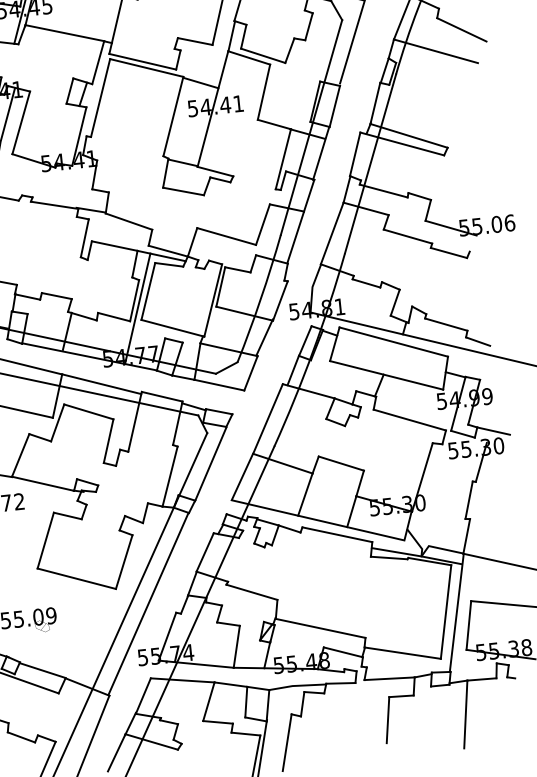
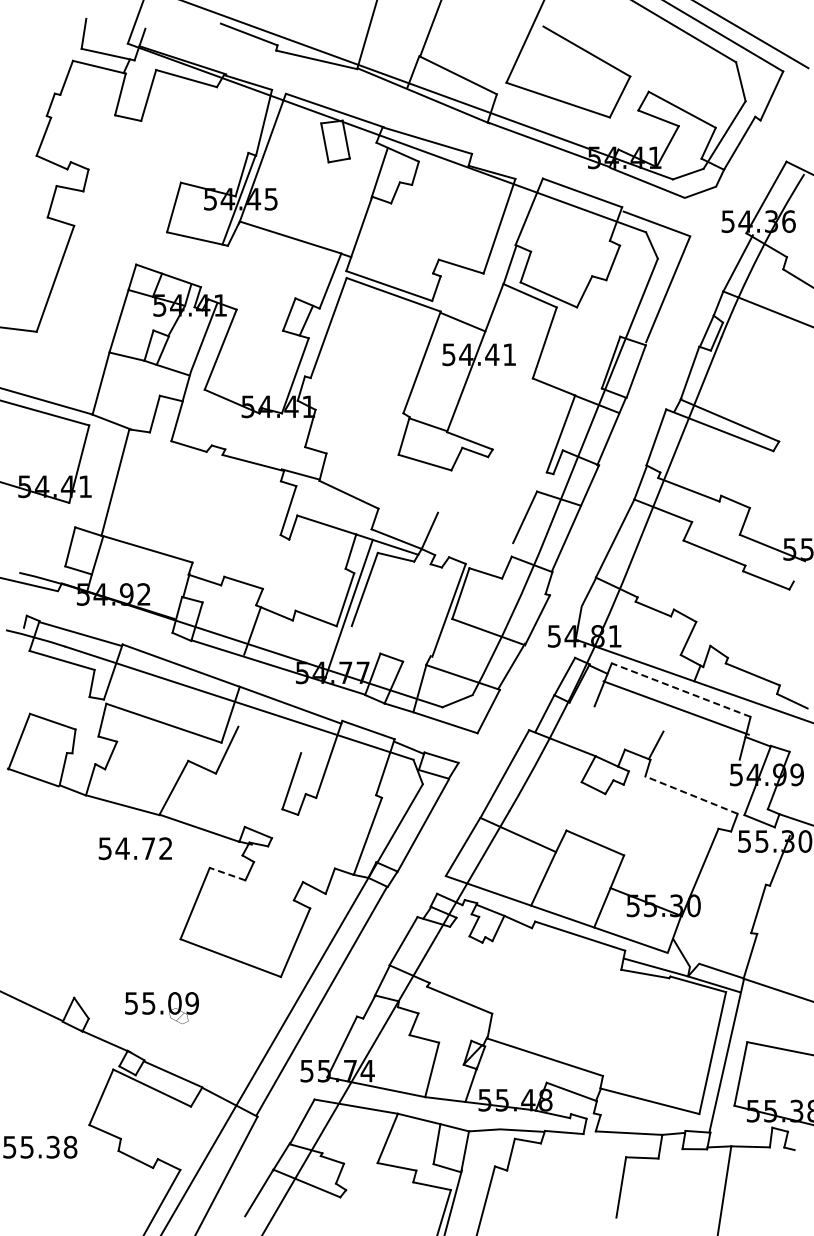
line: (226, 236) -> (475, 527), removed
line: (172, 328) -> (391, 641), removed
line: (393, 341) -> (680, 689), solid -> dashed
line: (386, 375) -> (675, 707), moved
line: (88, 411) -> (269, 739), removed
line: (409, 420) -> (691, 795), solid -> dashed
line: (67, 516) -> (227, 874), solid -> dashed

